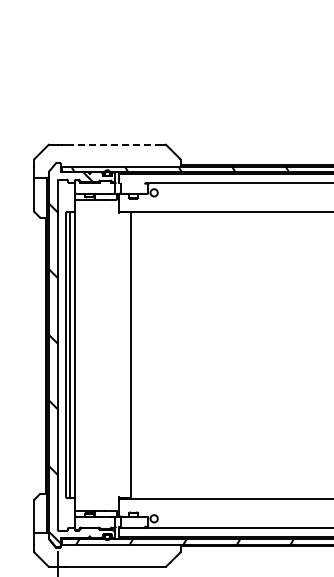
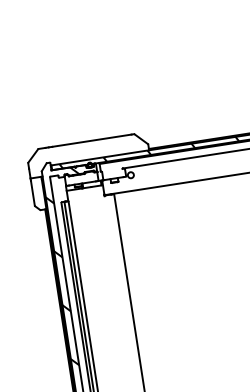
line: (113, 144) -> (91, 140), dashed -> solid

